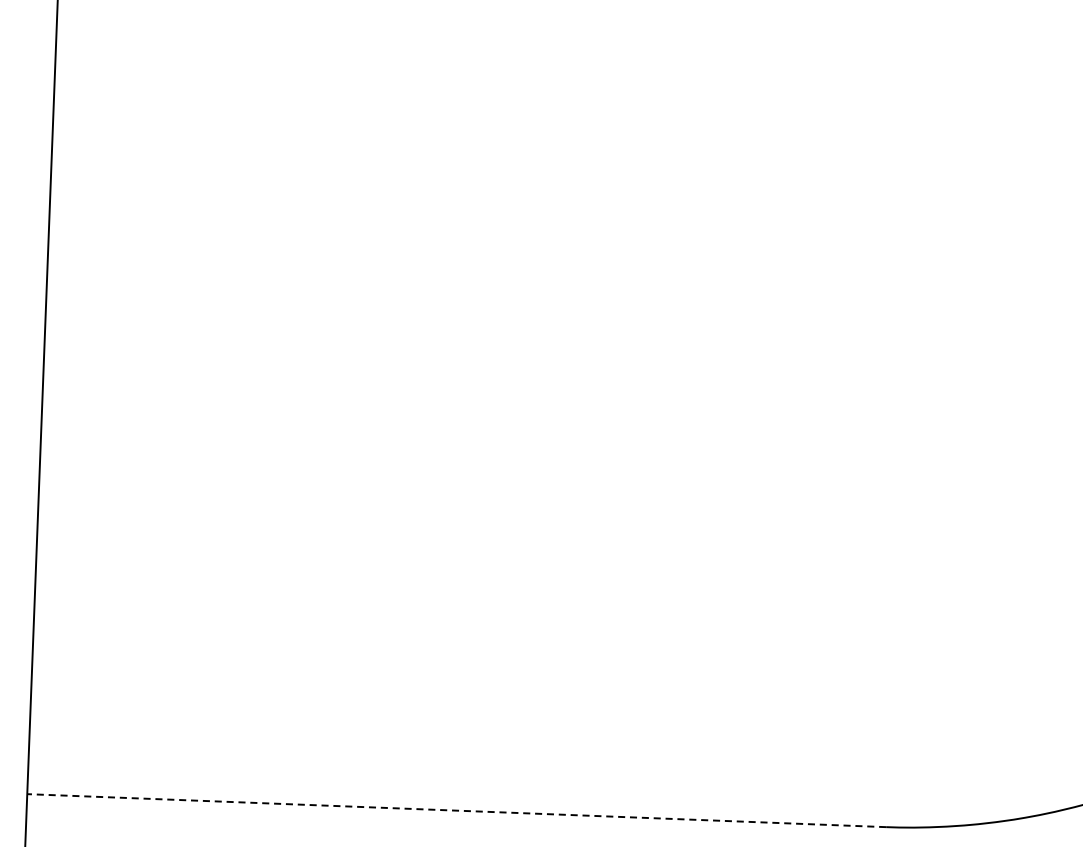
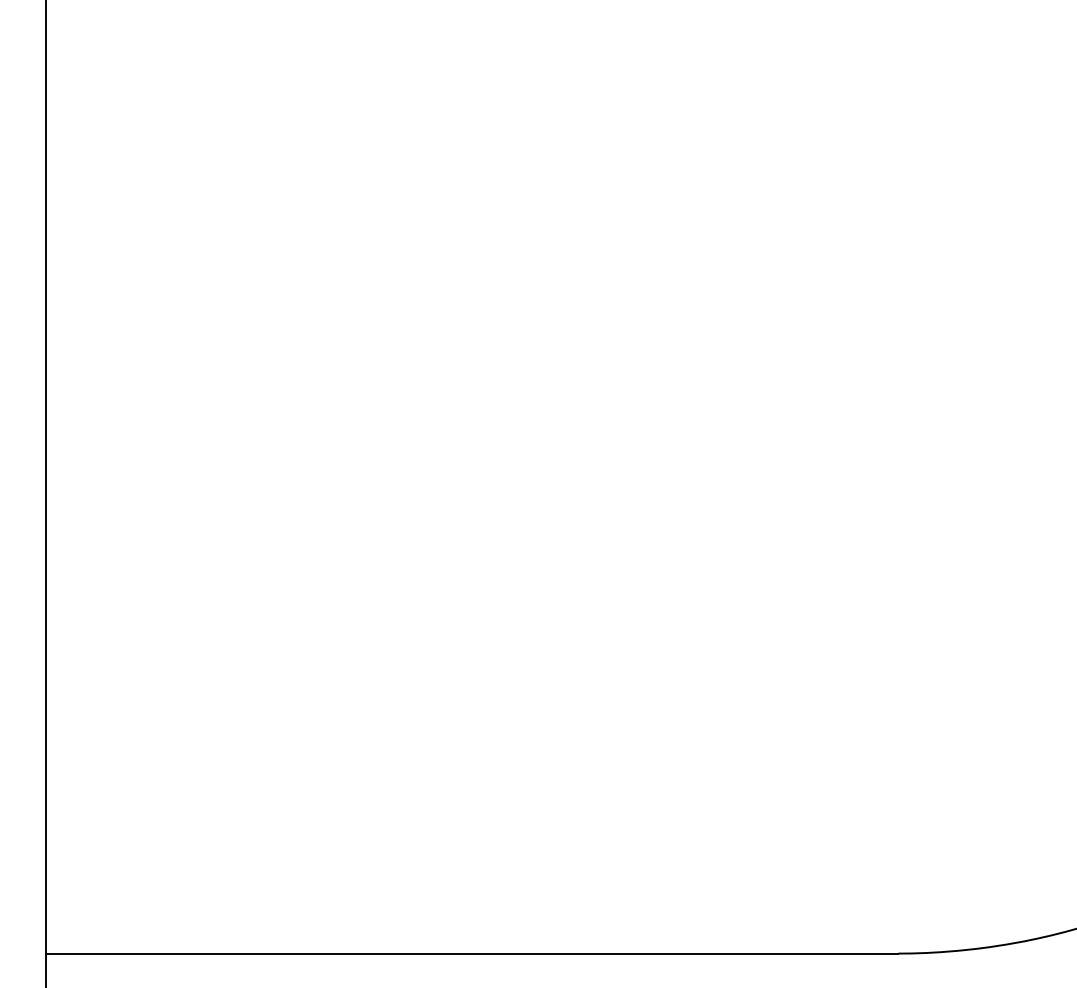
line: (456, 810) -> (472, 953), dashed -> solid

